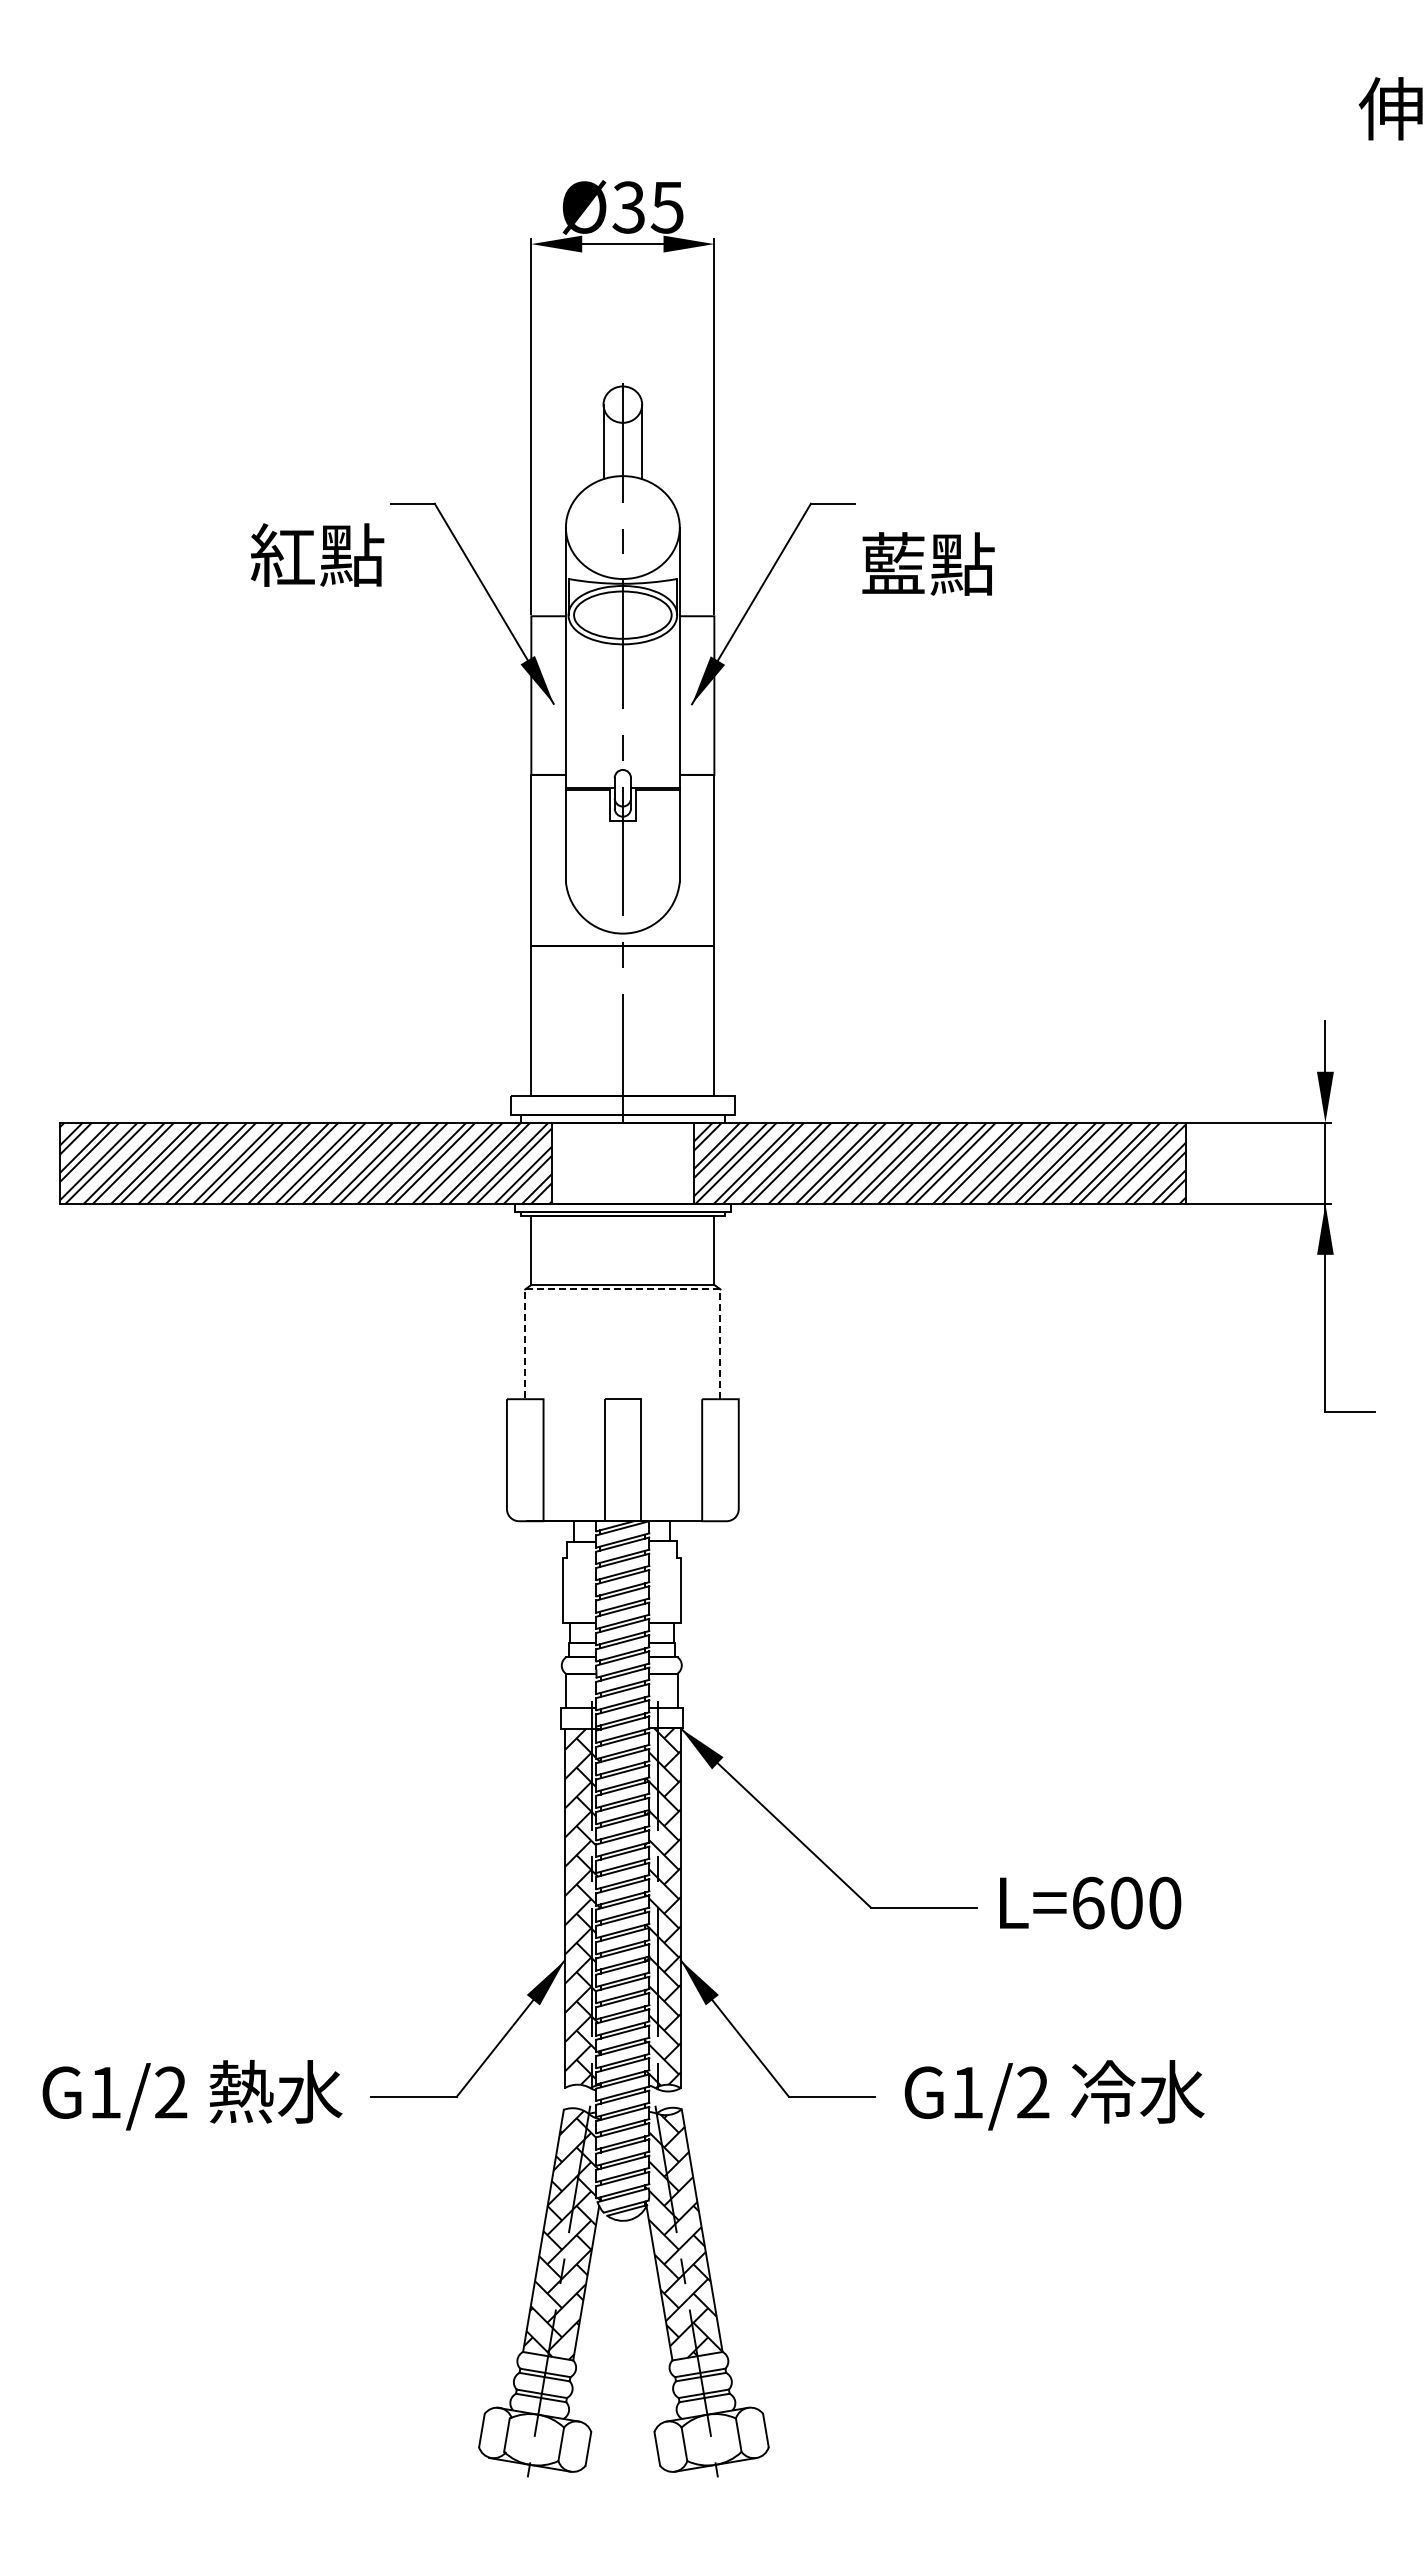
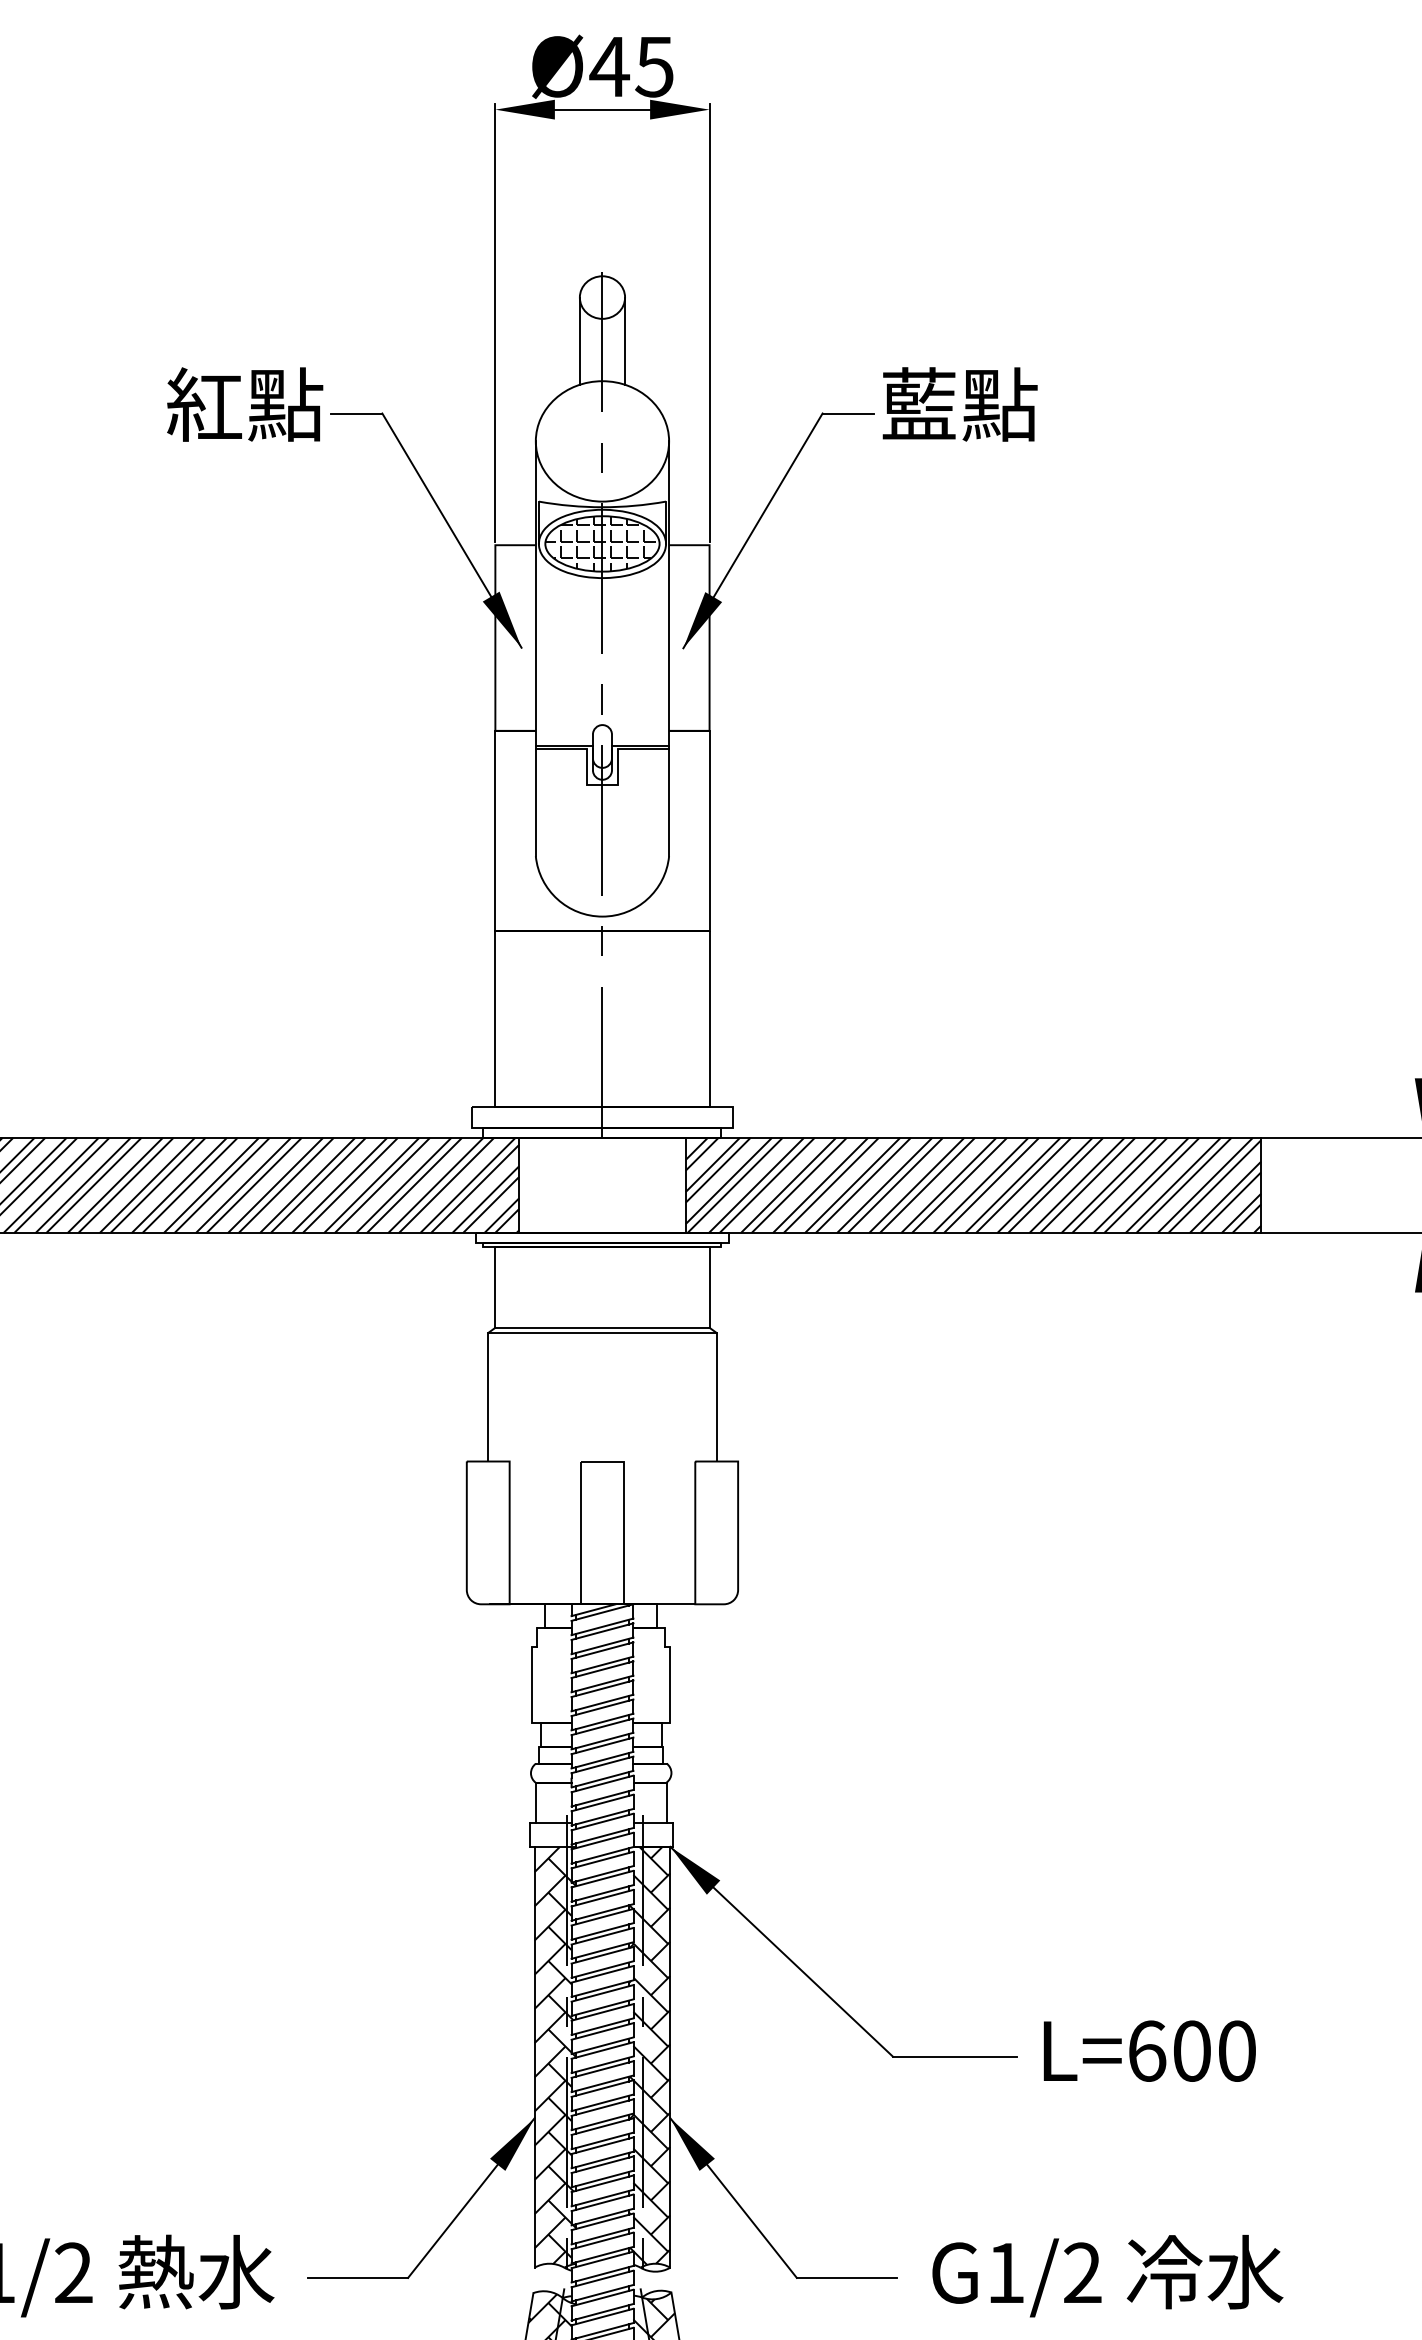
text: (628, 207) -> (609, 66), Ø35 -> Ø45
text: (317, 554) -> (245, 403), moved
text: (928, 563) -> (960, 403), moved
hatch: (621, 614) -> (600, 543), added
line: (622, 1289) -> (602, 1333), dashed -> solid

